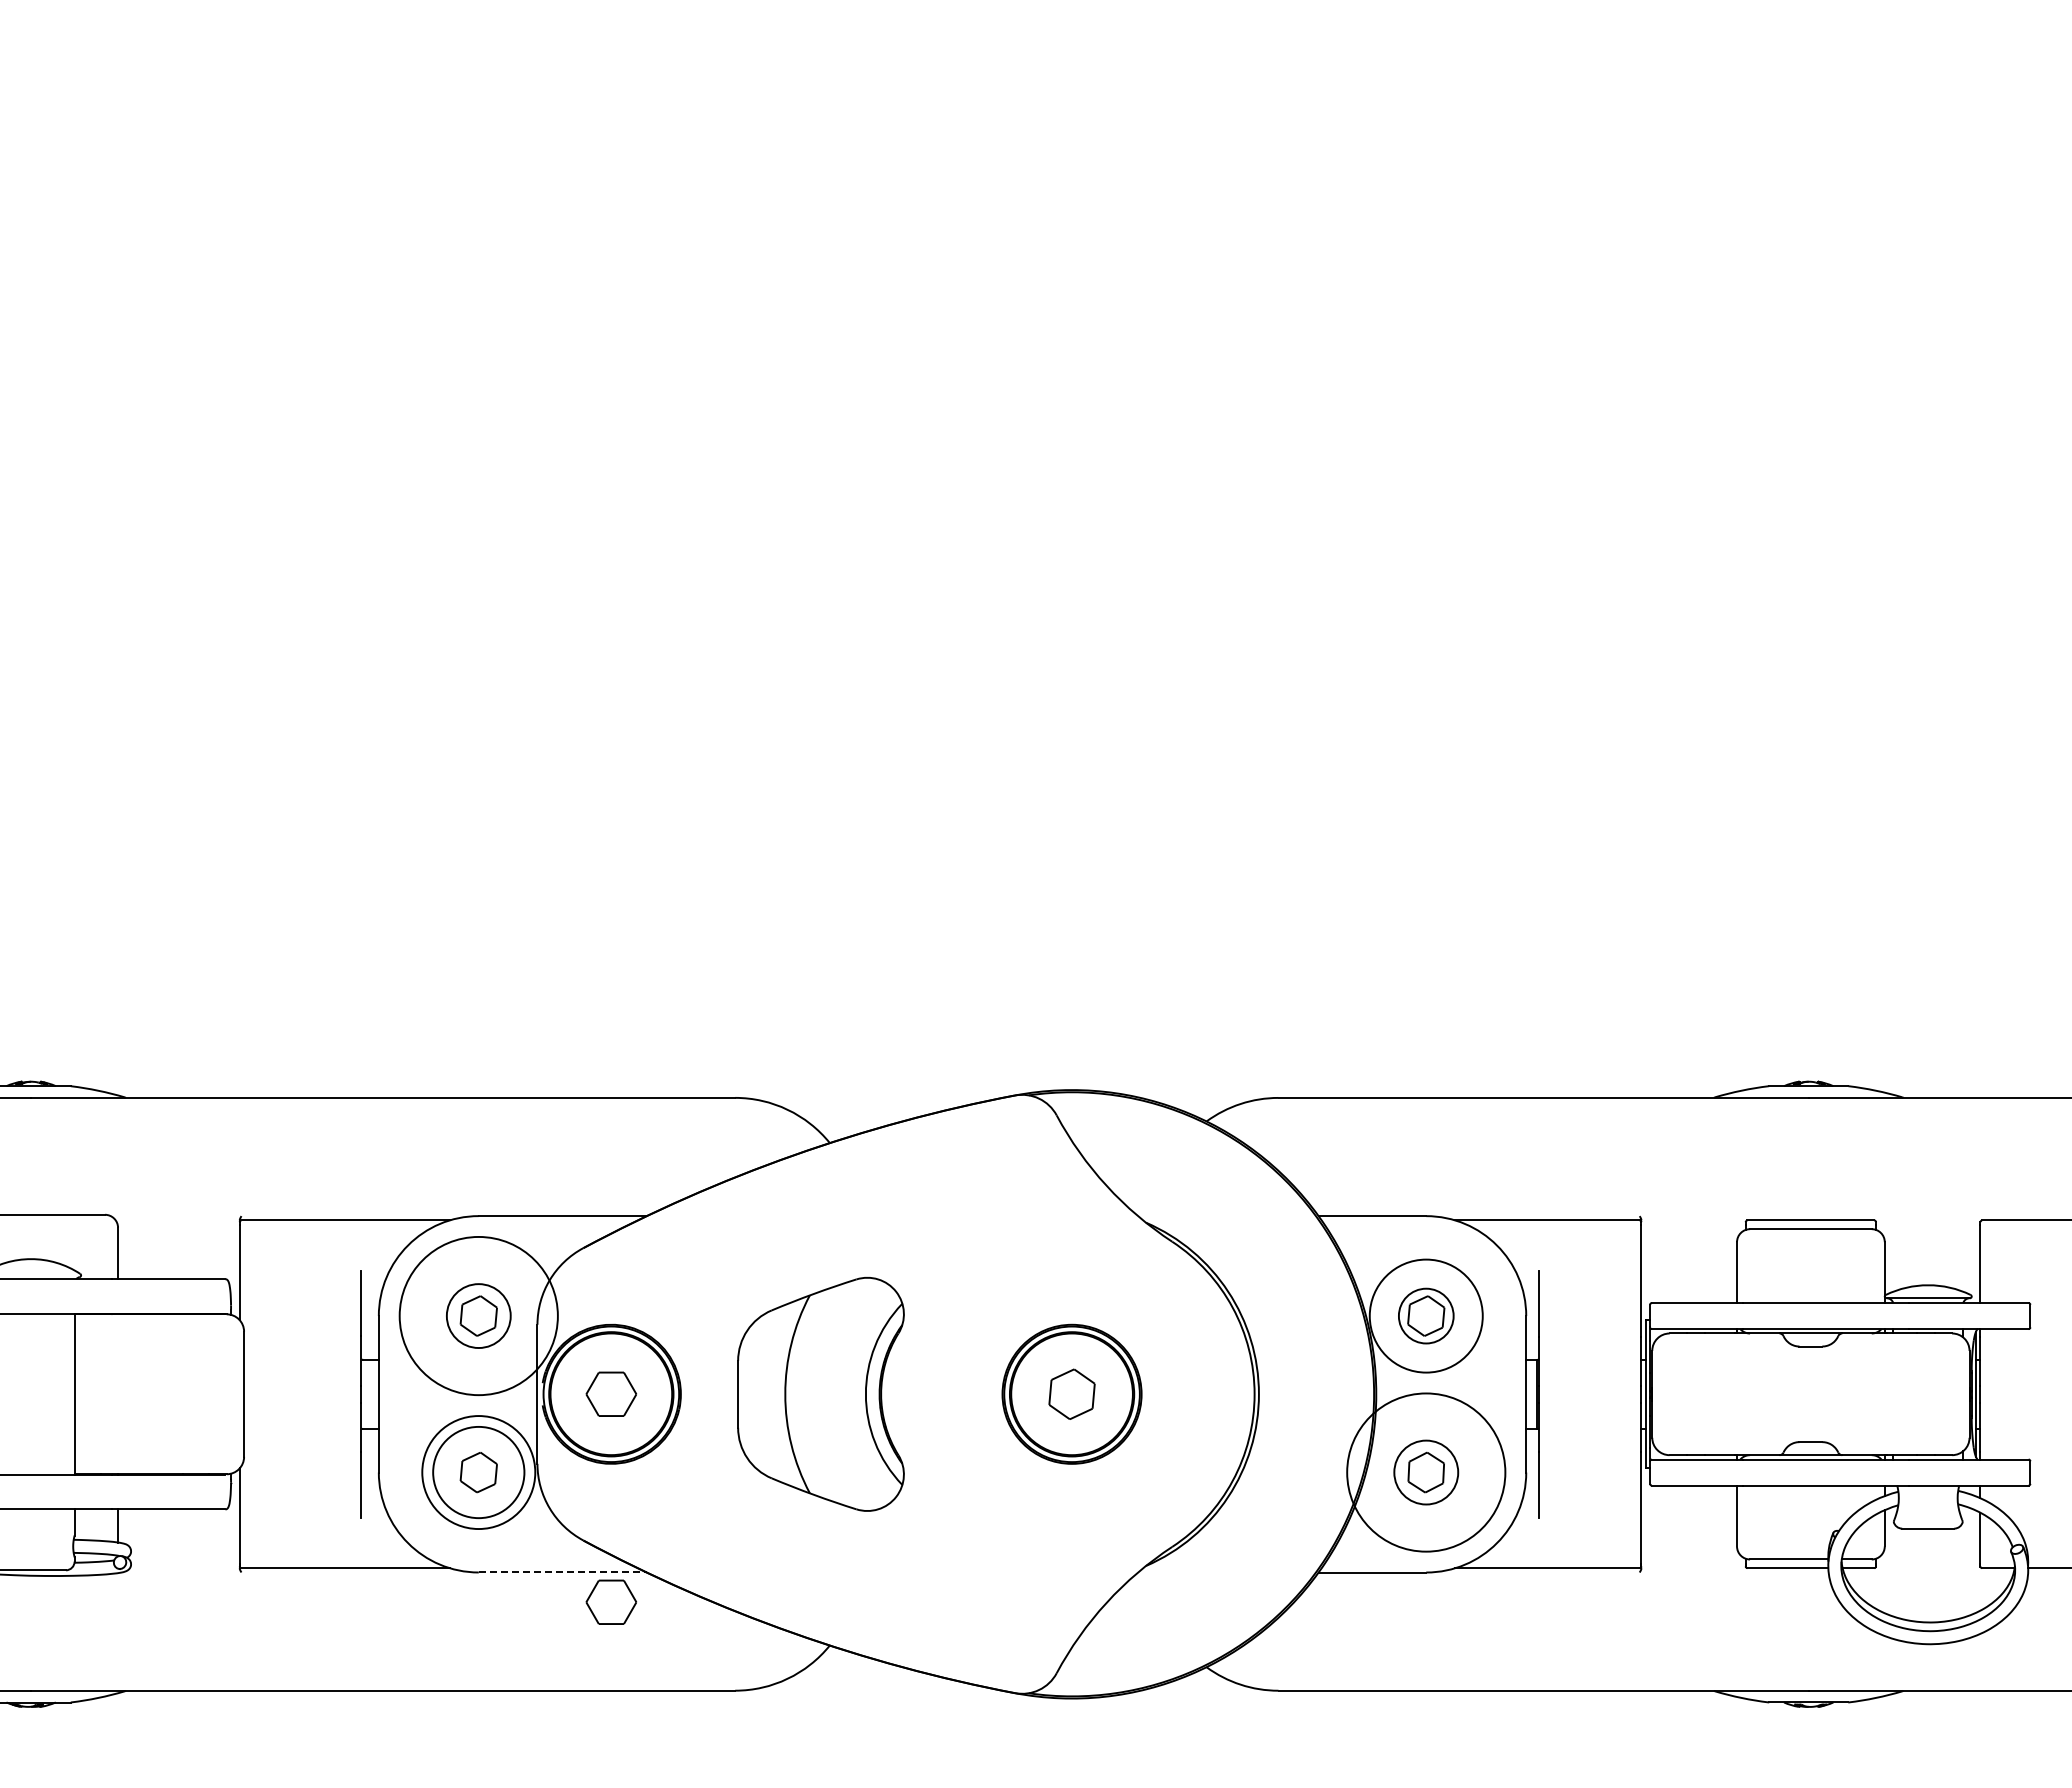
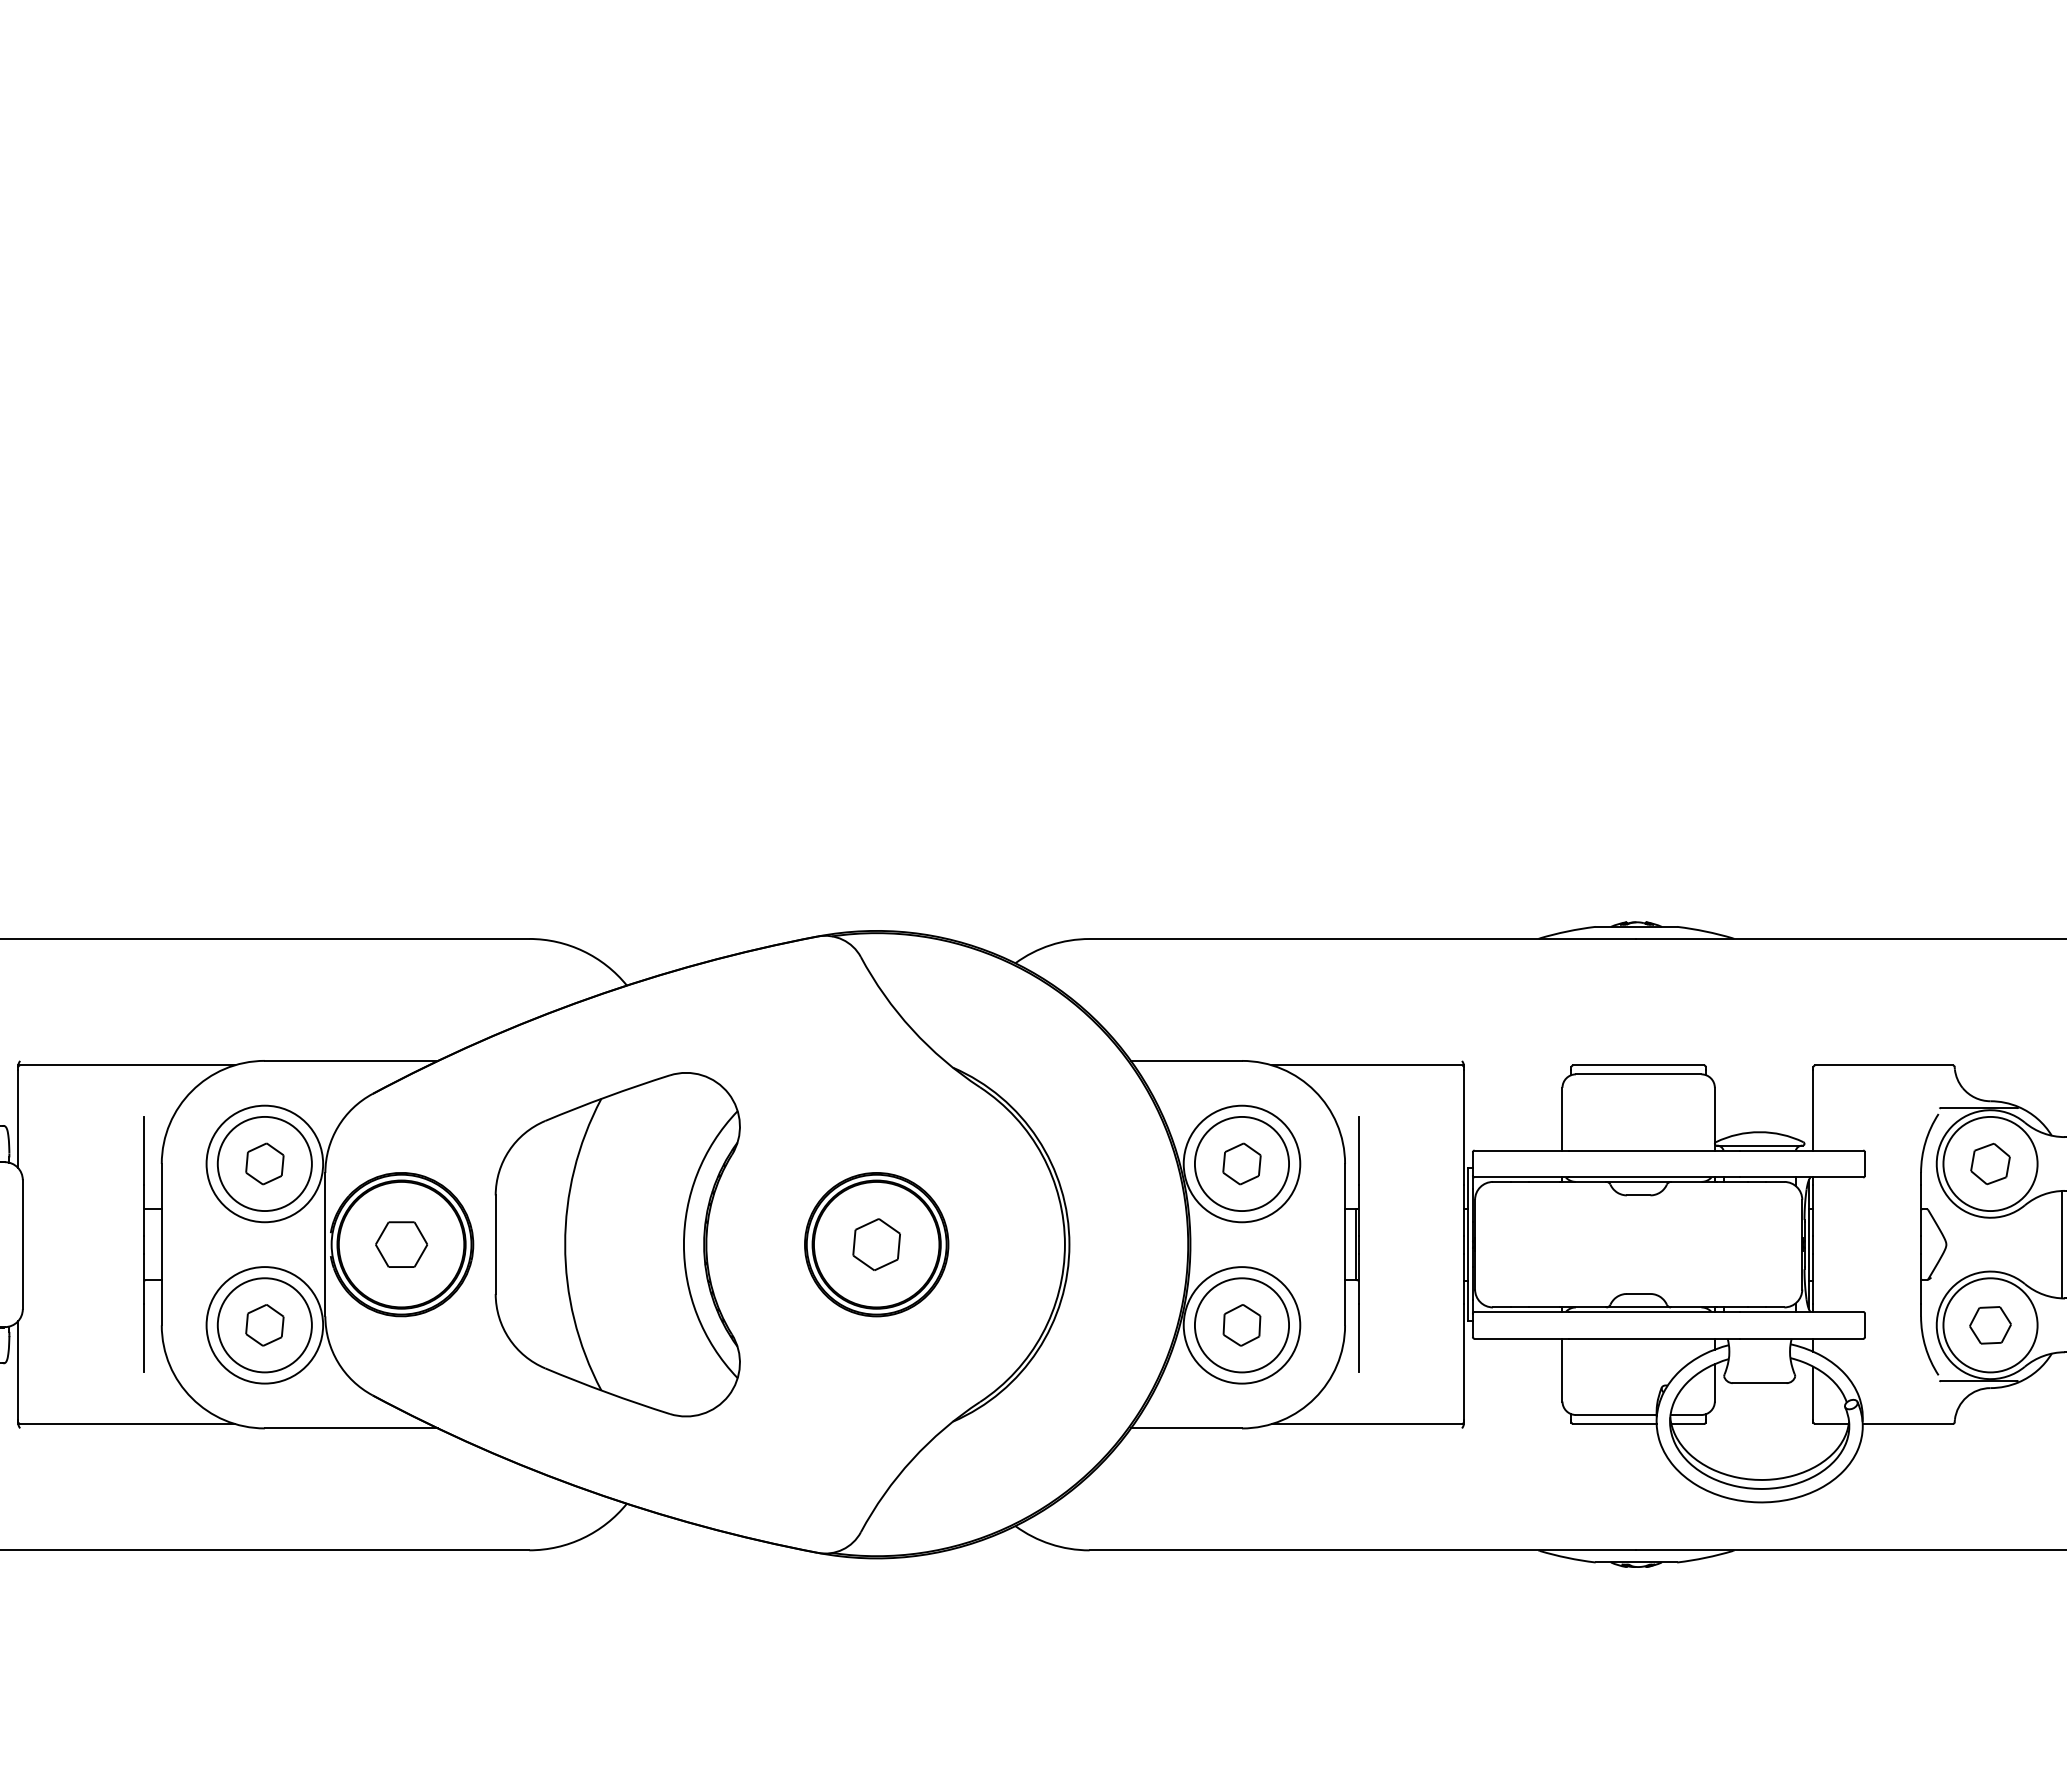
circle: (478, 1315) -> (264, 1163), size x0.71
circle: (478, 1315) -> (264, 1163), size x1.43
circle: (1425, 1315) -> (1241, 1163), size x1.67
part: (820, 1394) -> (617, 1244), size x1.43
circle: (1425, 1472) -> (1241, 1325), size x0.71
circle: (1425, 1472) -> (1241, 1325), size x1.43
line: (563, 1572) -> (352, 1428), dashed -> solid
part: (610, 1601) -> (400, 1458), removed

